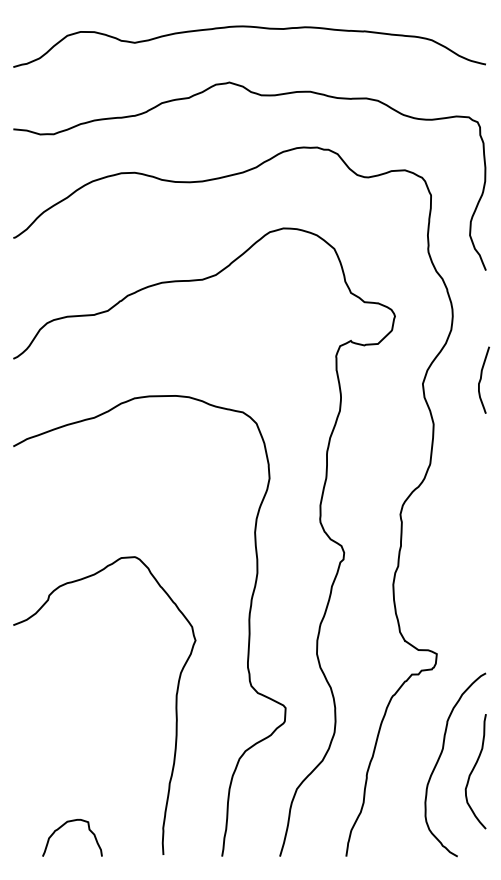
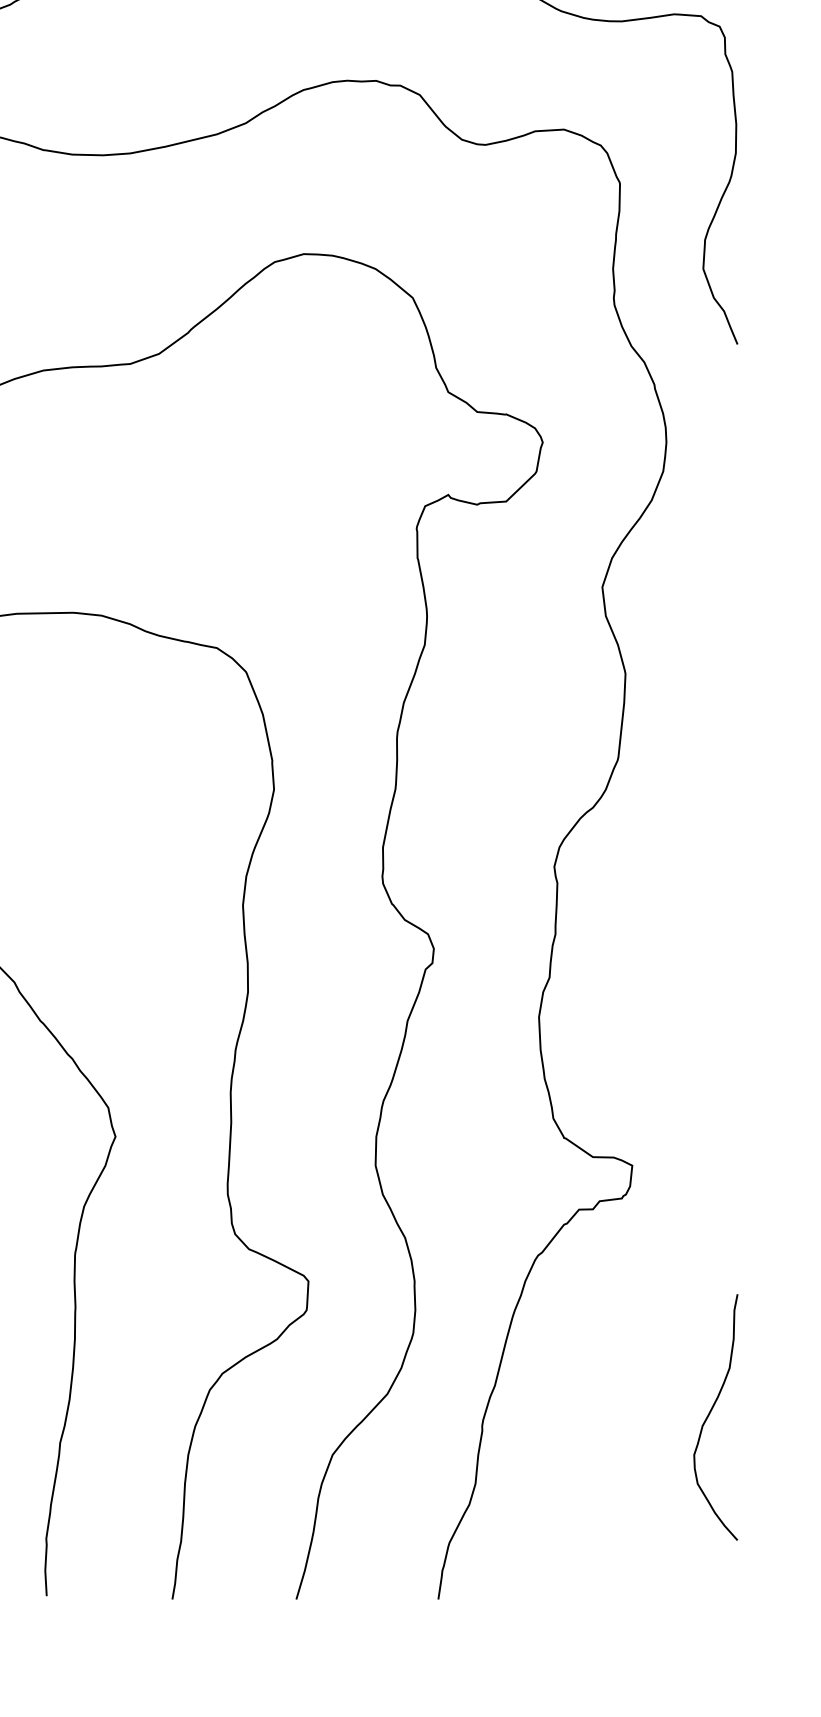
curve: (481, 379) -> (727, 577), removed
curve: (439, 760) -> (637, 1393), removed

